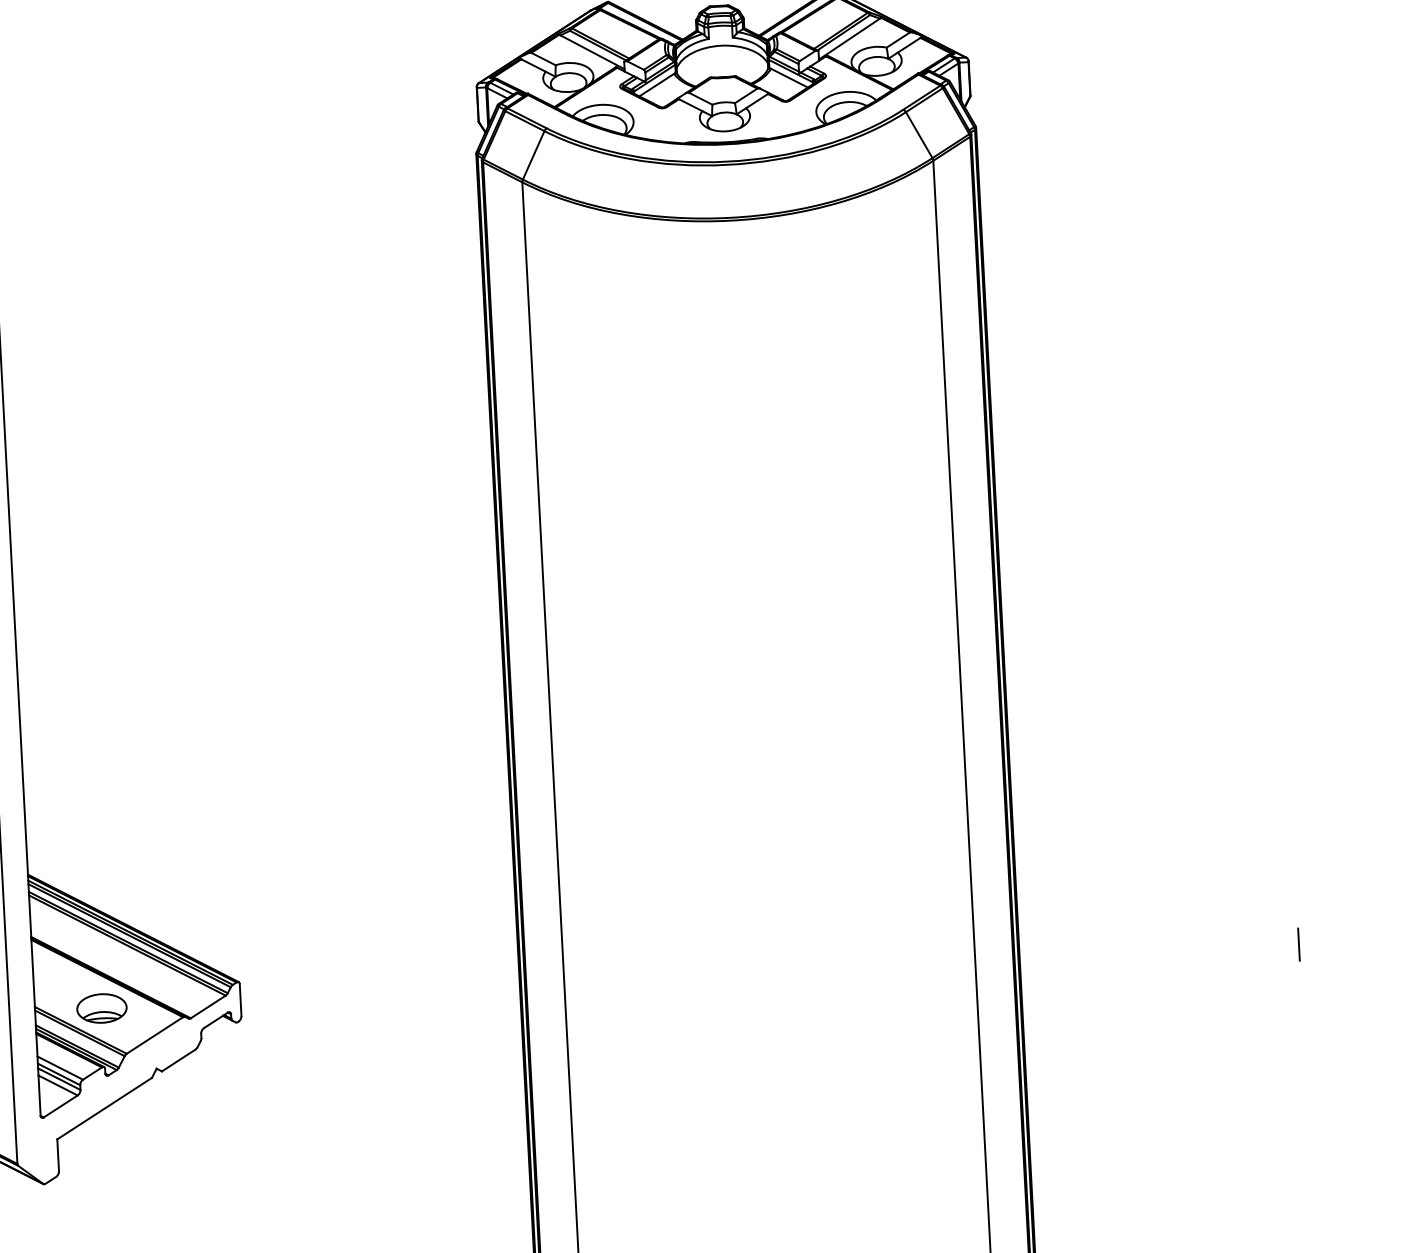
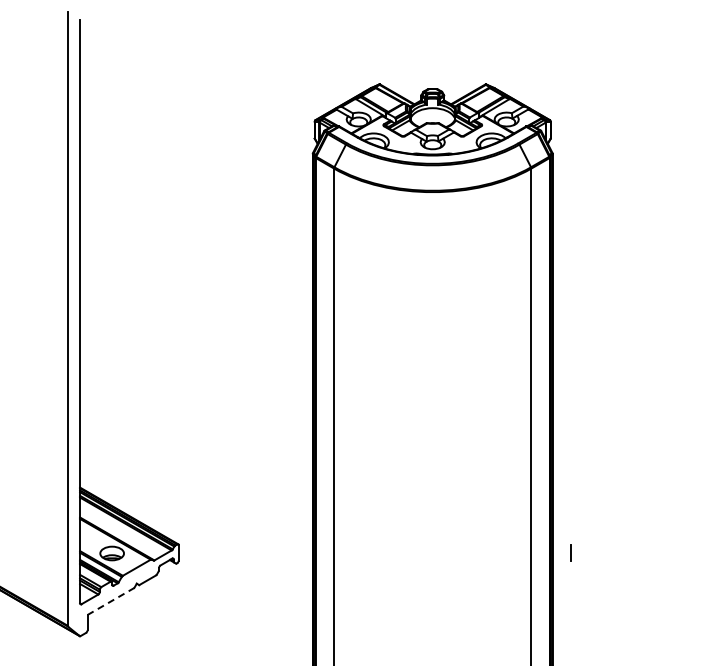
line: (1298, 943) -> (570, 552), moved
line: (105, 1108) -> (111, 601), solid -> dashed

